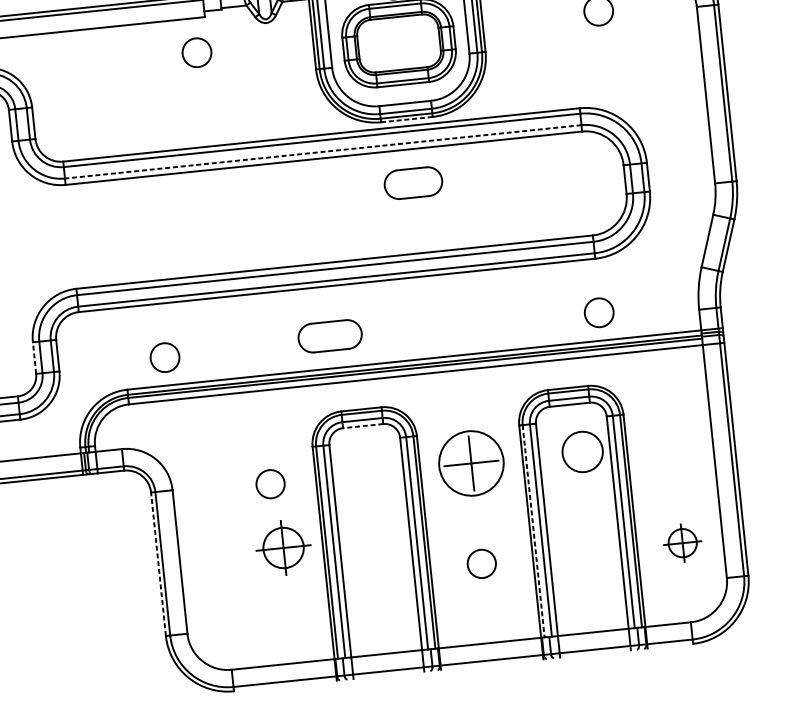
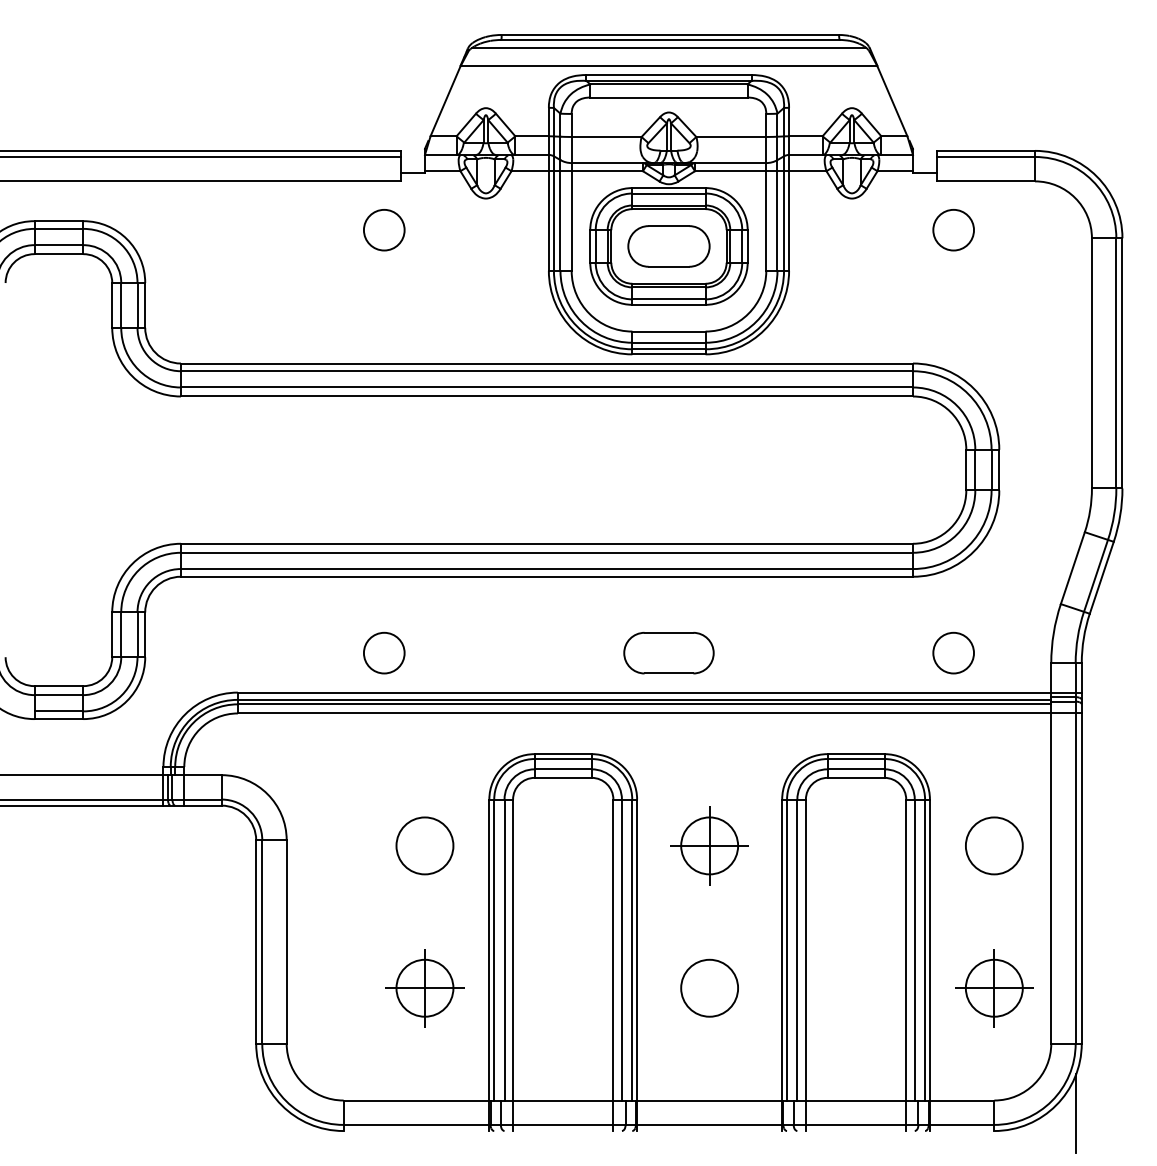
line: (406, 119) -> (668, 354), dashed -> solid
line: (322, 151) -> (546, 387), dashed -> solid
part: (413, 183) -> (668, 246), moved
circle: (599, 312) -> (953, 652), moved
part: (329, 336) -> (668, 653), moved
line: (34, 357) -> (112, 634), dashed -> solid
circle: (165, 357) -> (384, 652), moved
line: (362, 425) -> (562, 777), dashed -> solid
circle: (582, 451) -> (994, 845), moved
circle: (471, 463) -> (709, 845), size x0.62
circle: (270, 483) -> (424, 845), size x1.43
line: (534, 531) -> (787, 950), dashed -> solid
part: (682, 543) -> (994, 988), size x1.43
part: (283, 548) -> (424, 988), moved
line: (158, 563) -> (256, 941), dashed -> solid
circle: (481, 563) -> (709, 987), size x1.43
line: (749, 624) -> (1075, 1112), added

